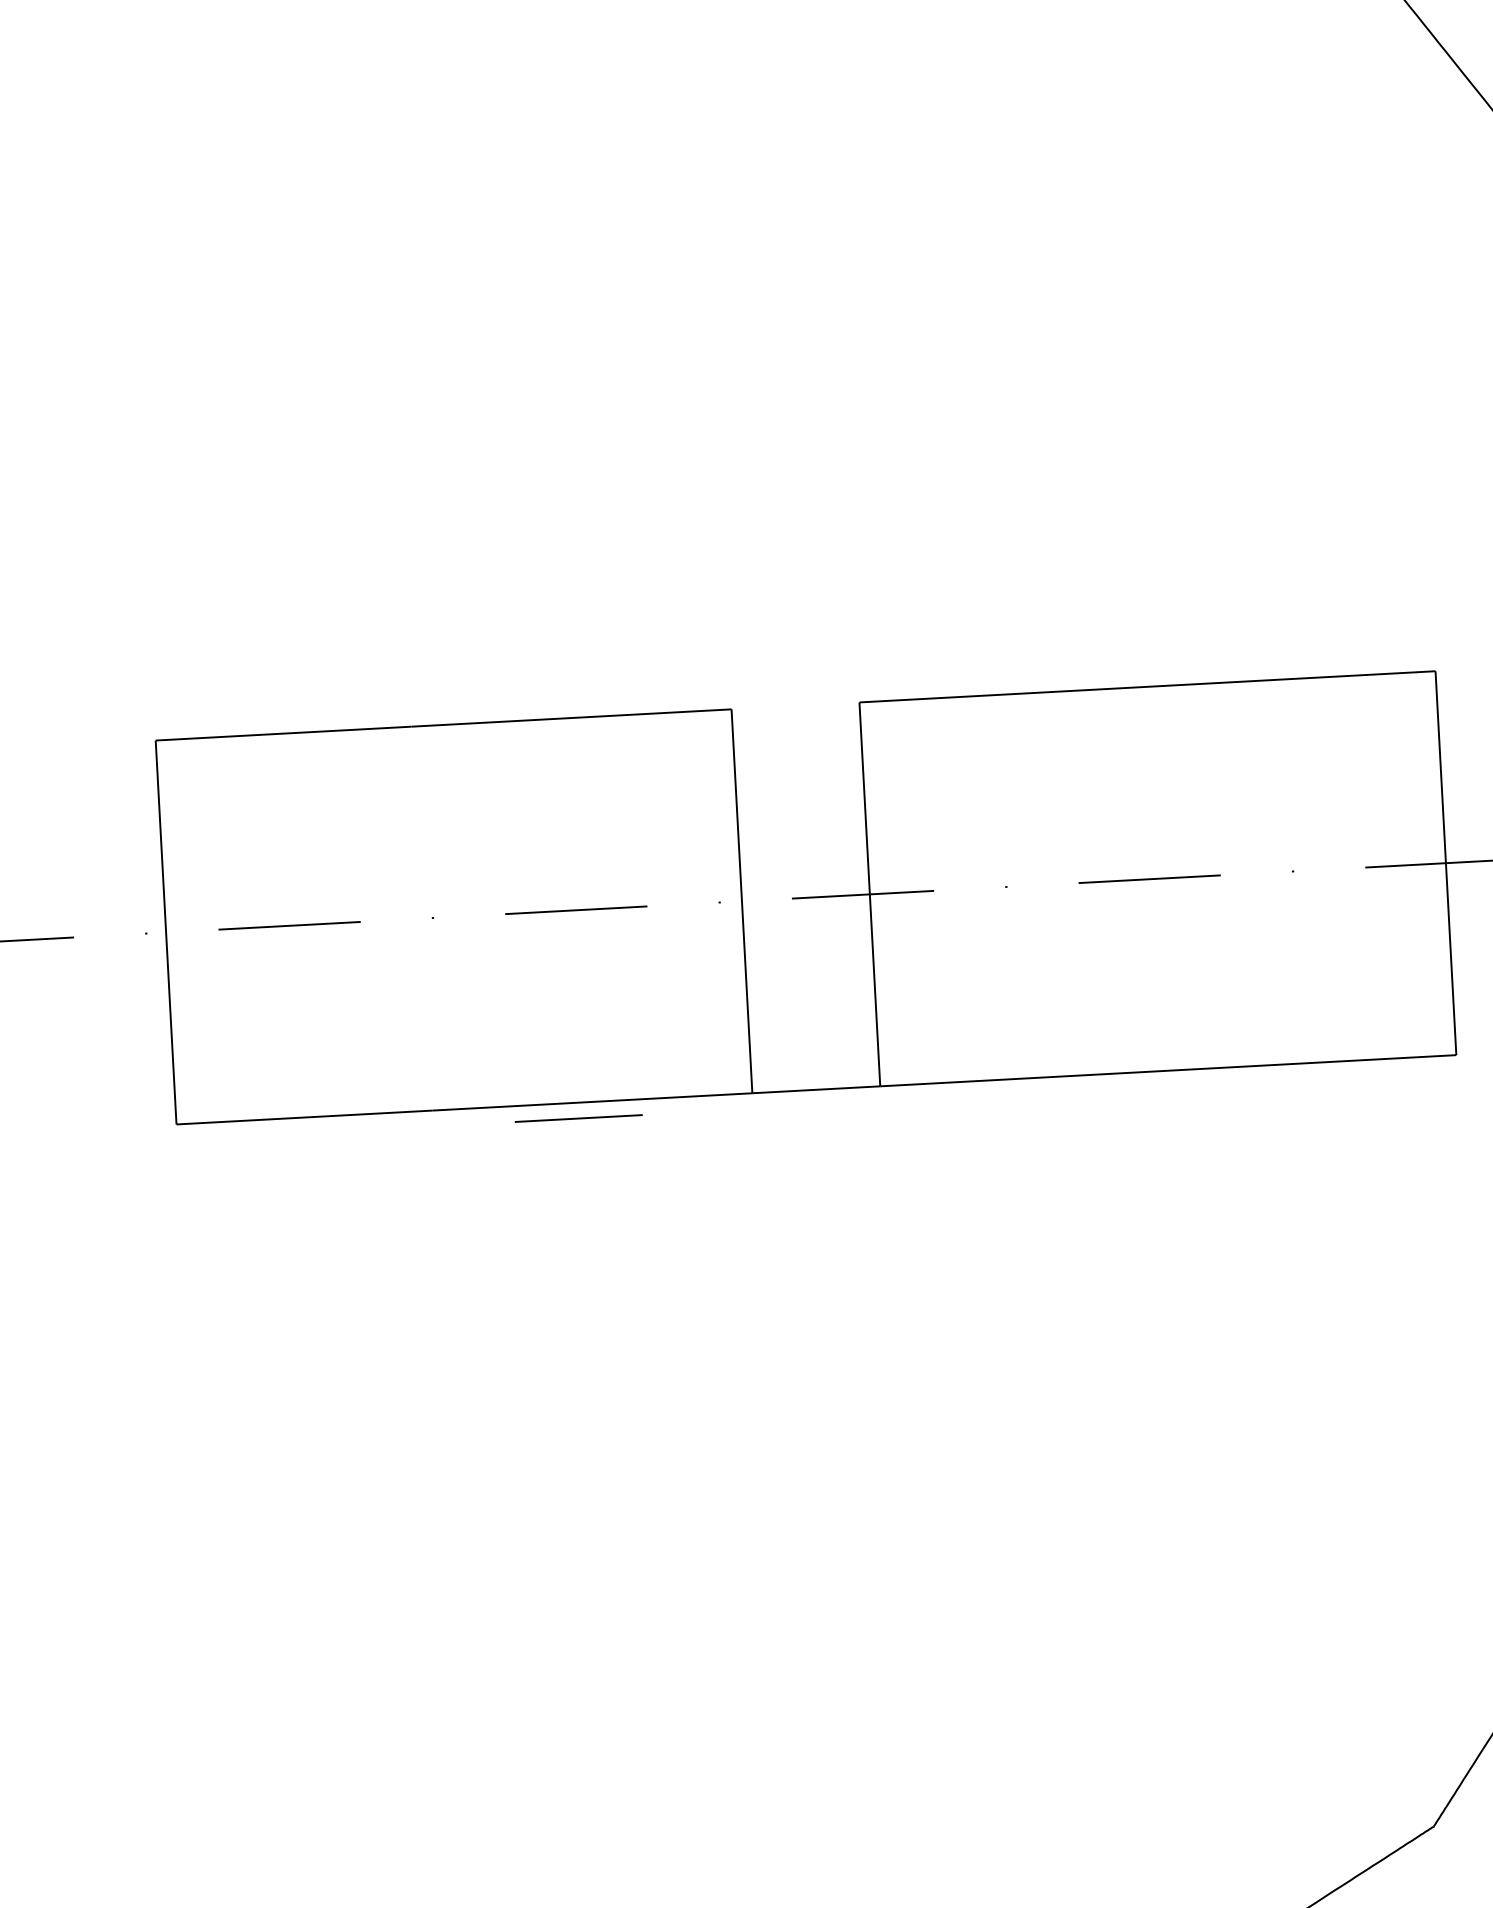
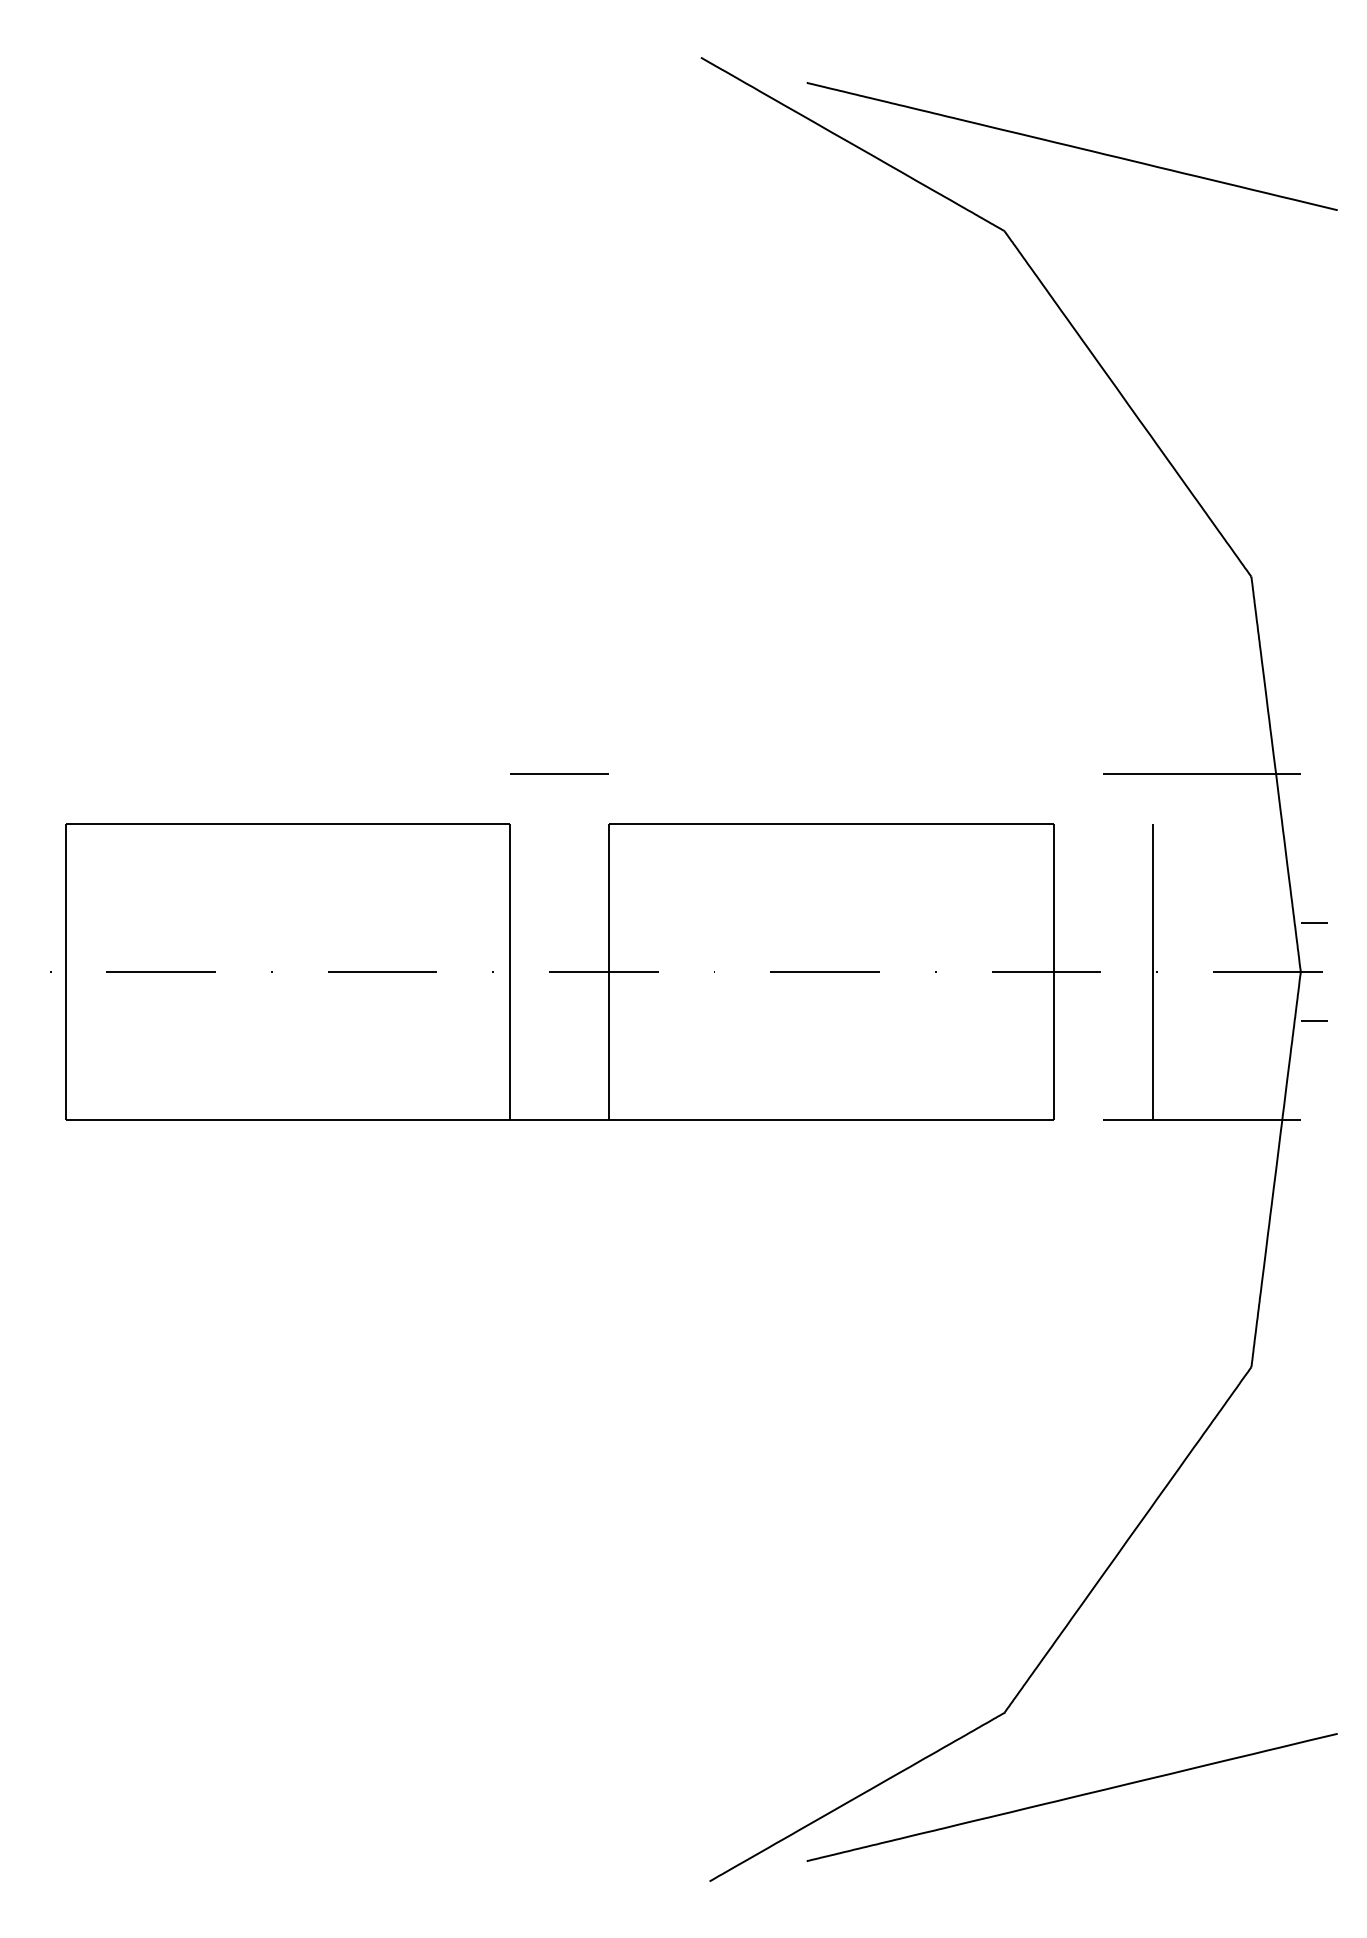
line: (578, 1117) -> (559, 773), moved

